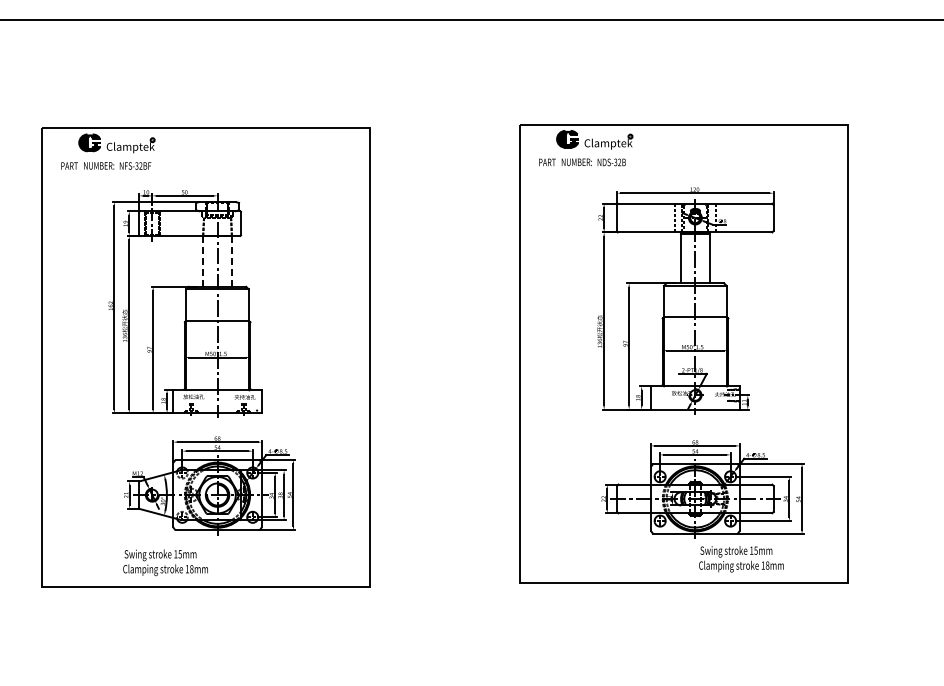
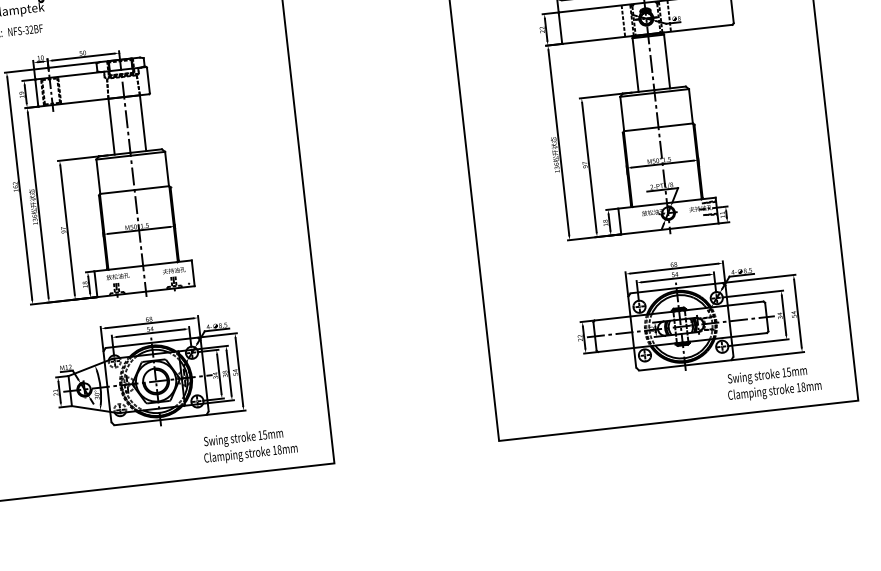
line: (203, 261) -> (111, 126), dashed -> solid
line: (231, 261) -> (142, 123), dashed -> solid
text: (741, 559) -> (774, 383), moved
text: (165, 562) -> (249, 445), moved

